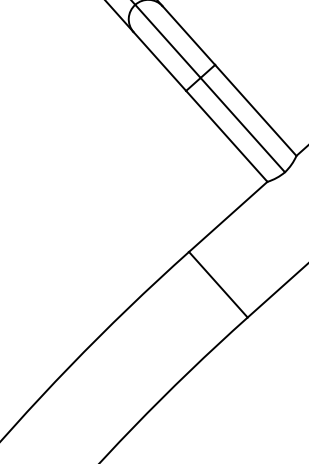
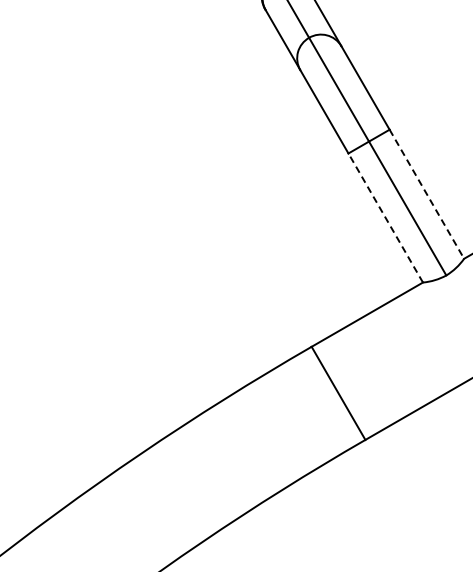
line: (255, 110) -> (426, 194), solid -> dashed
line: (226, 136) -> (385, 218), solid -> dashed

